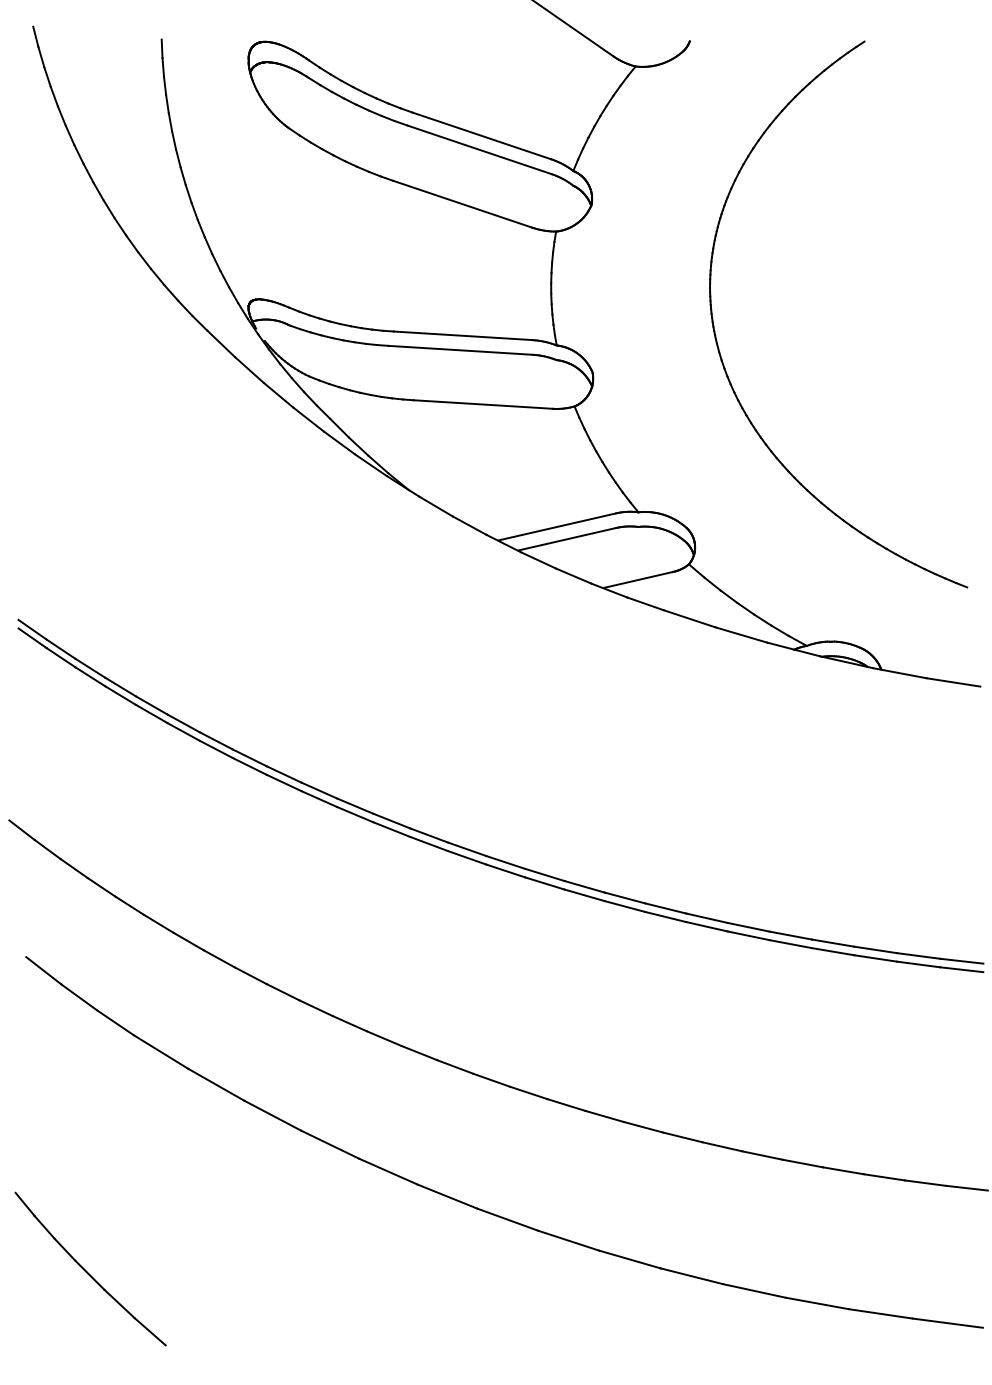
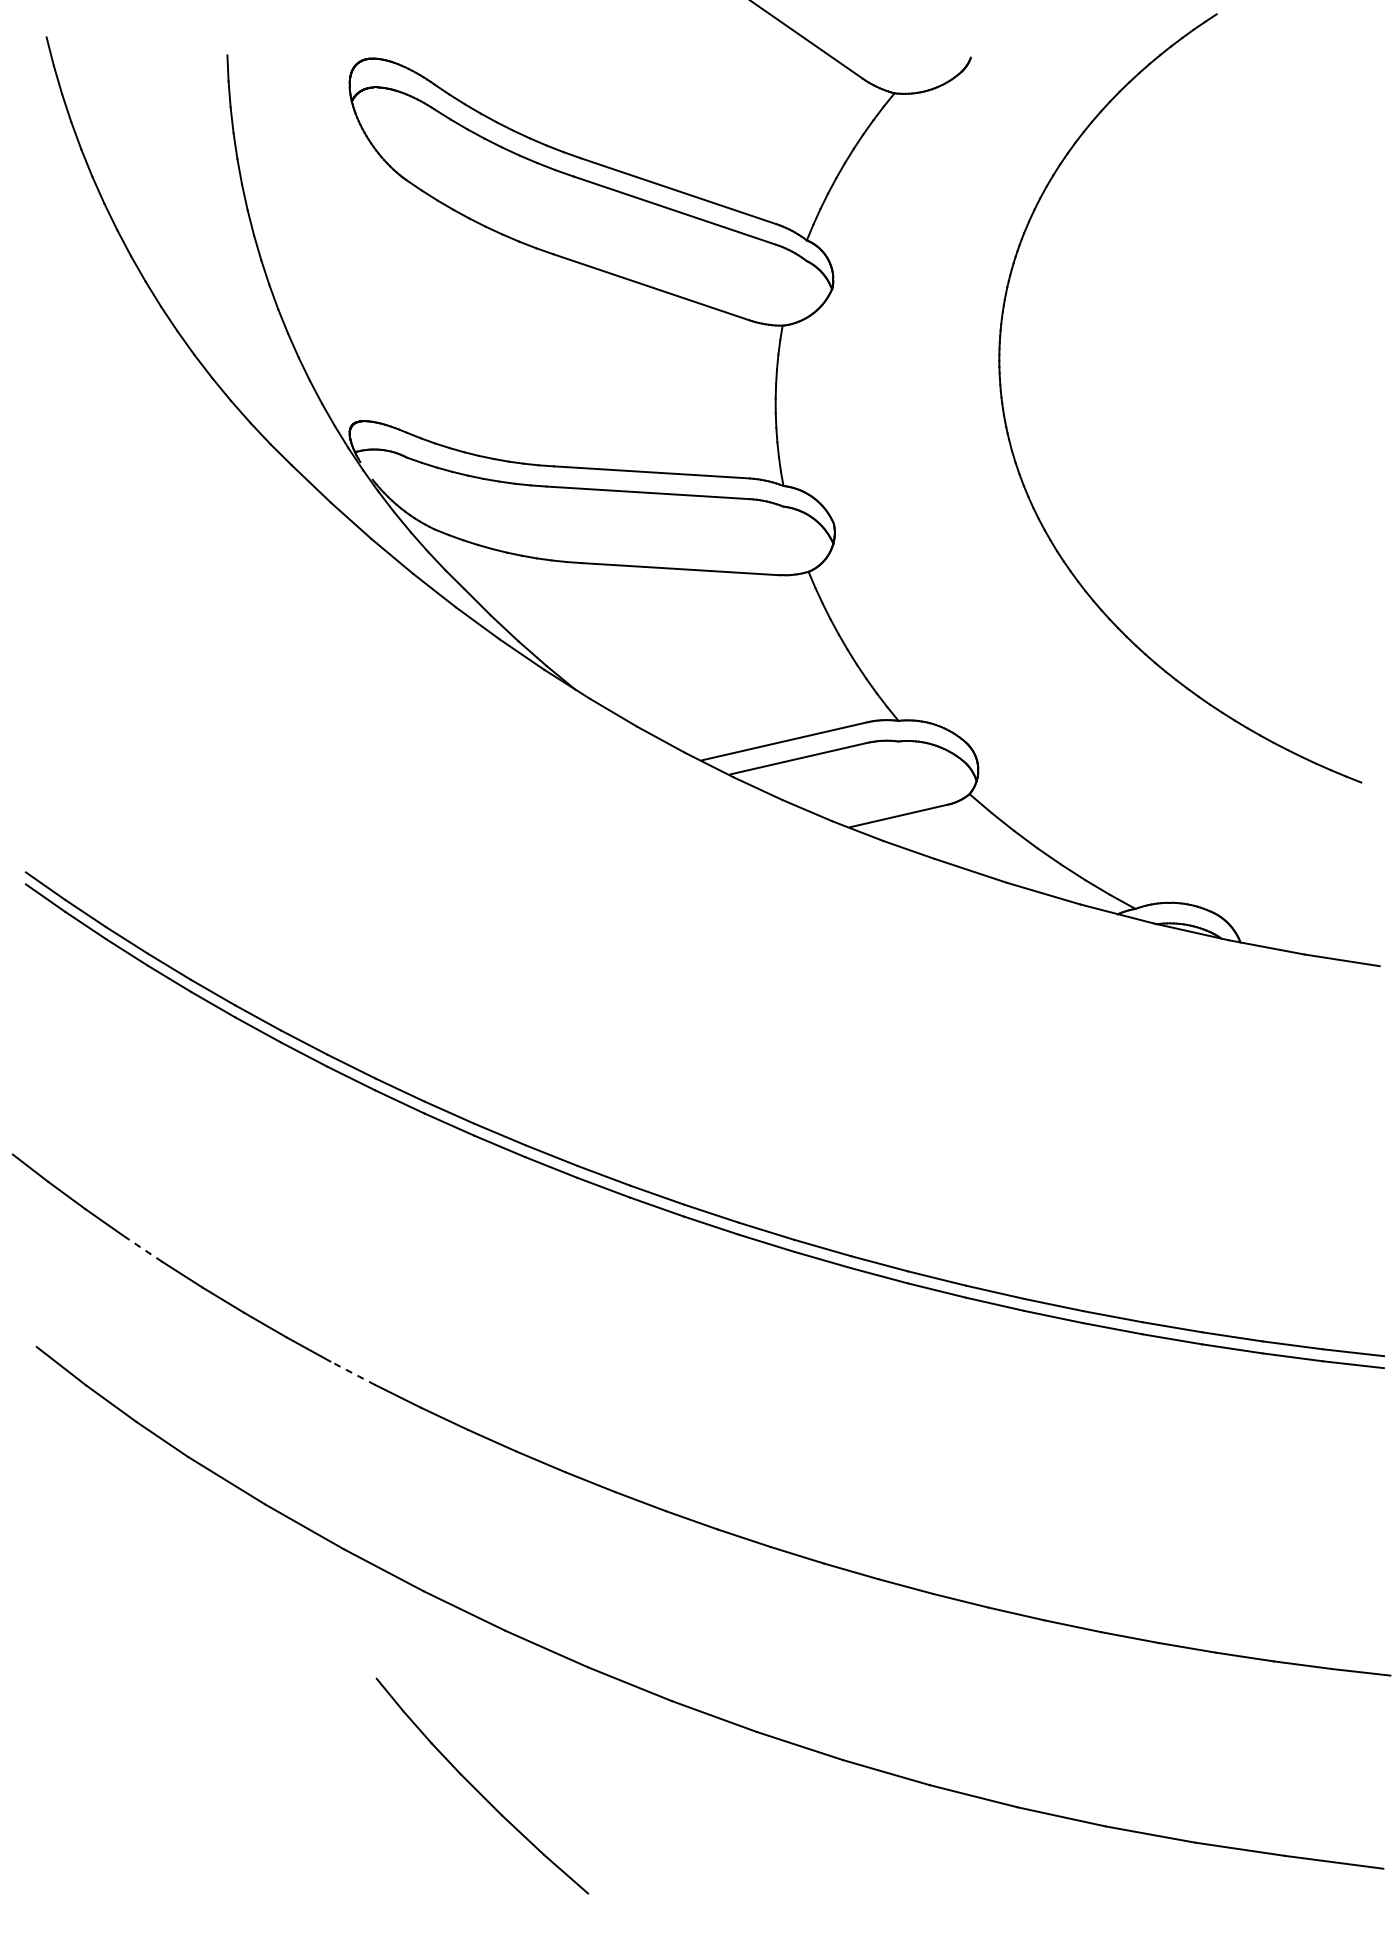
part: (719, 349) -> (1012, 447), moved
line: (101, 887) -> (142, 1248), solid -> dashed
line: (250, 975) -> (352, 1373), solid -> dashed
part: (87, 1271) -> (477, 1789), moved

